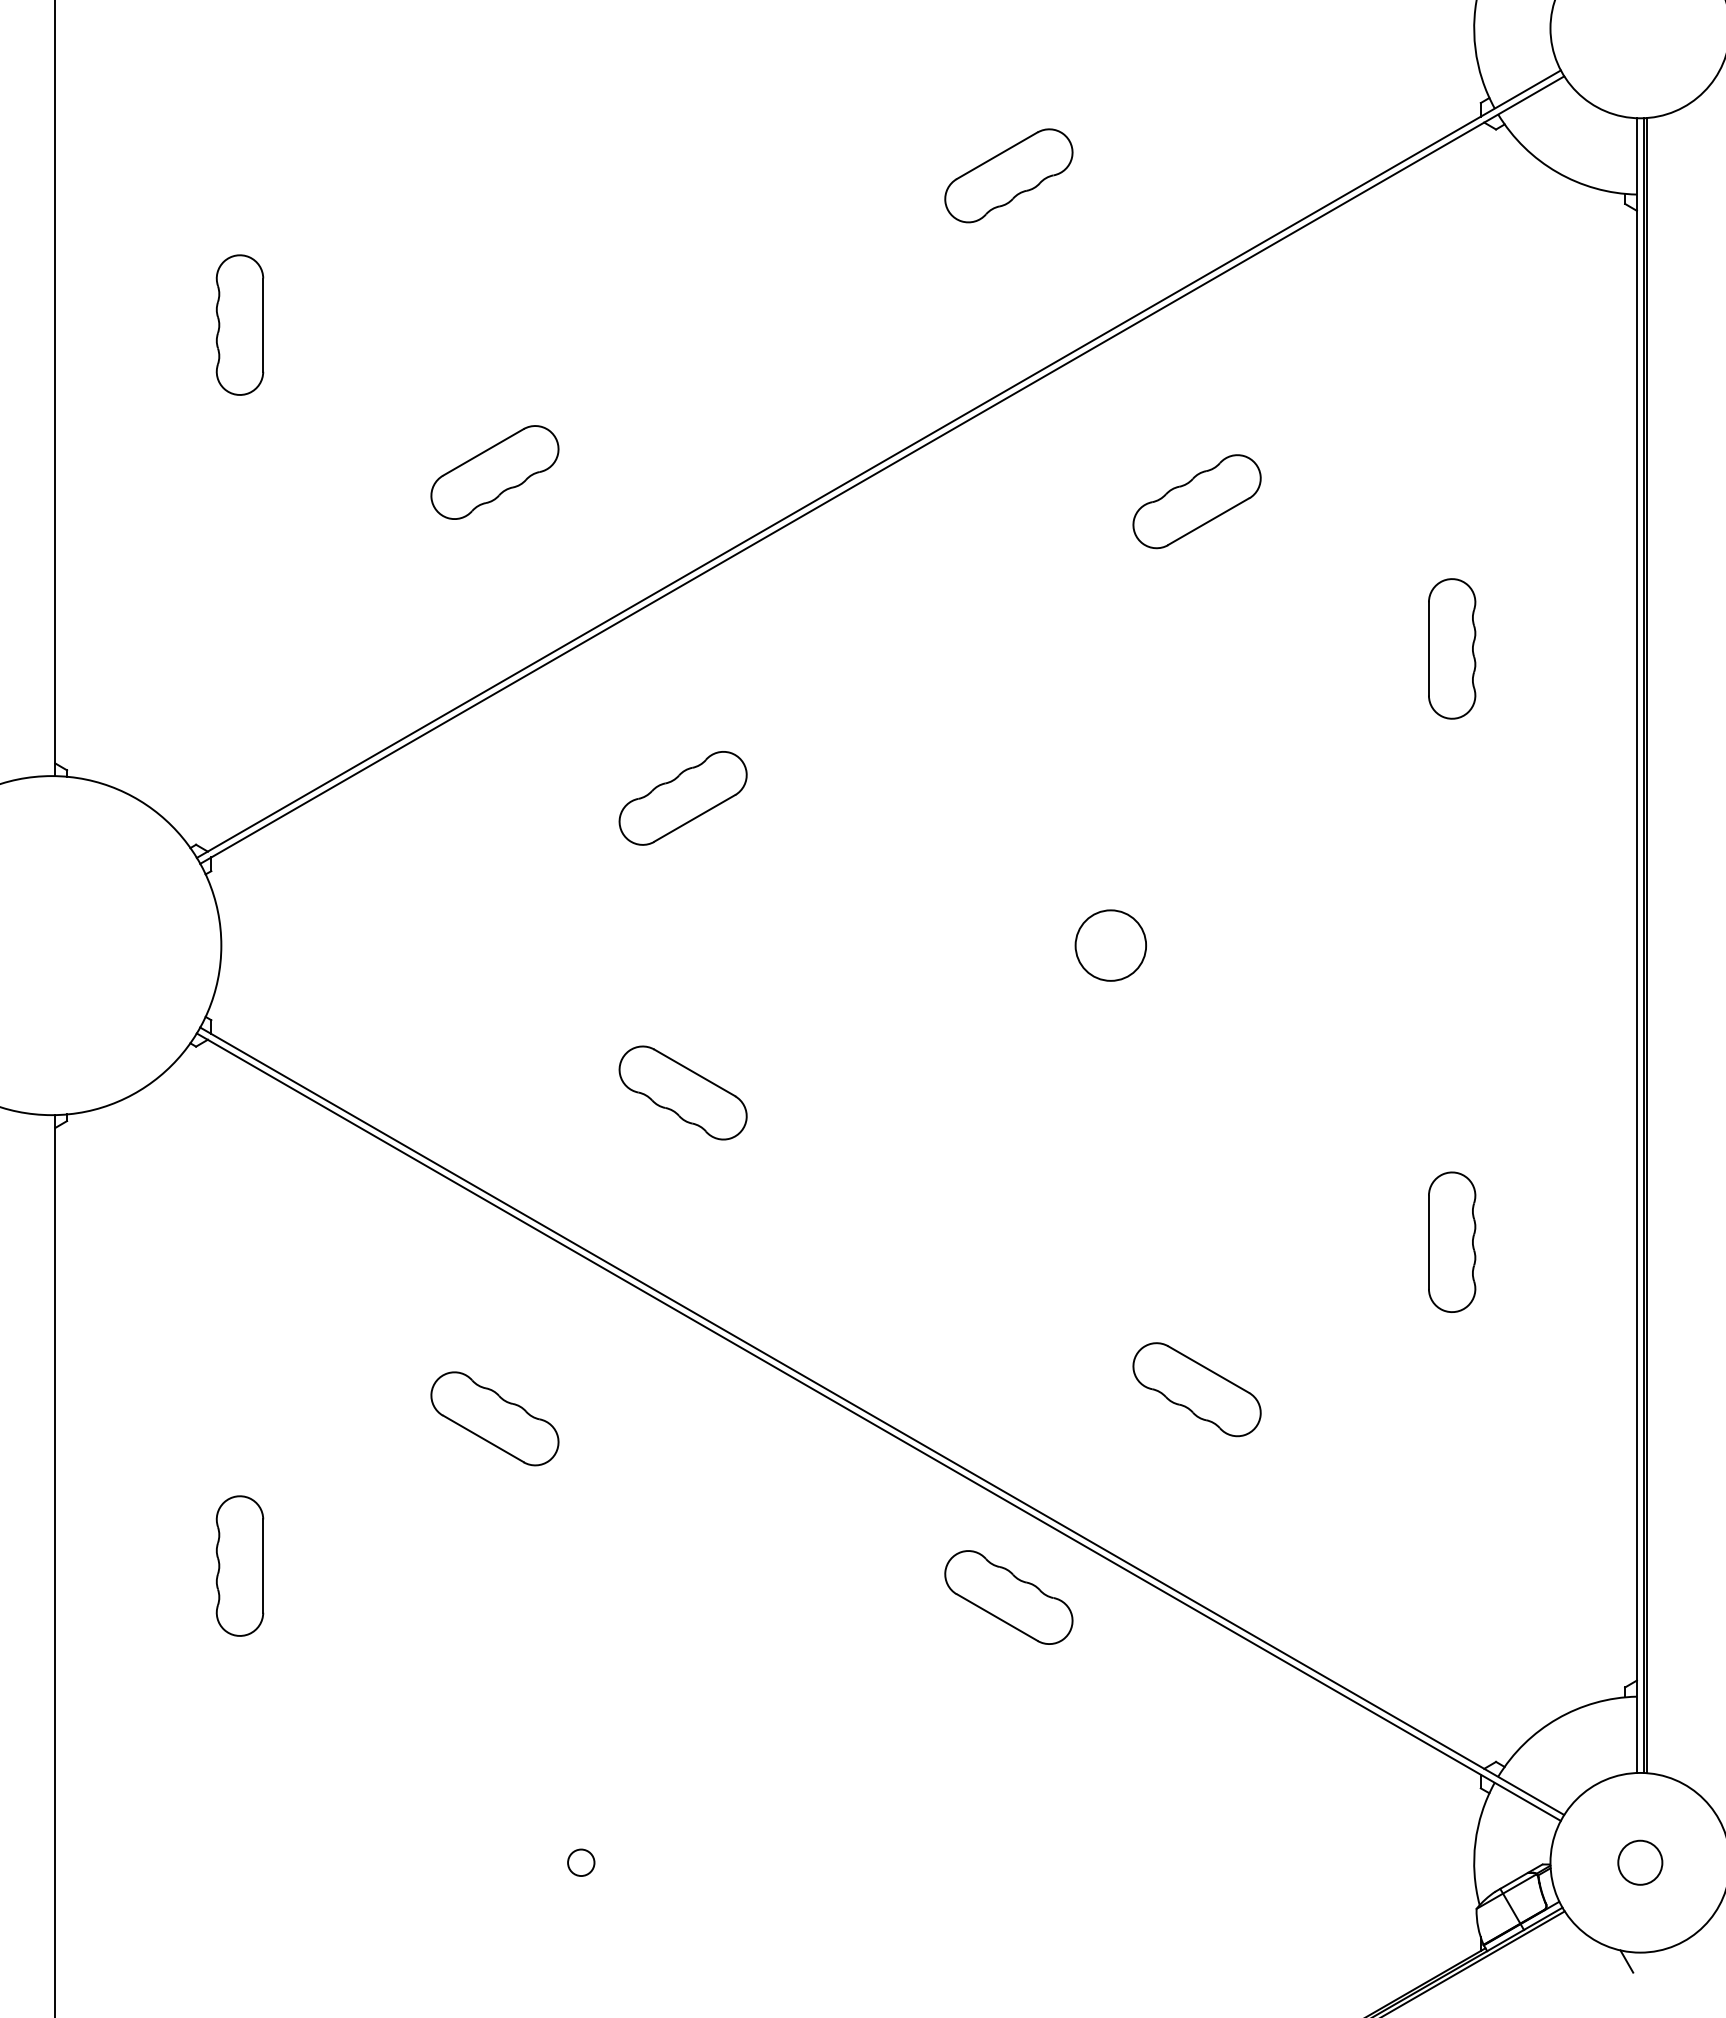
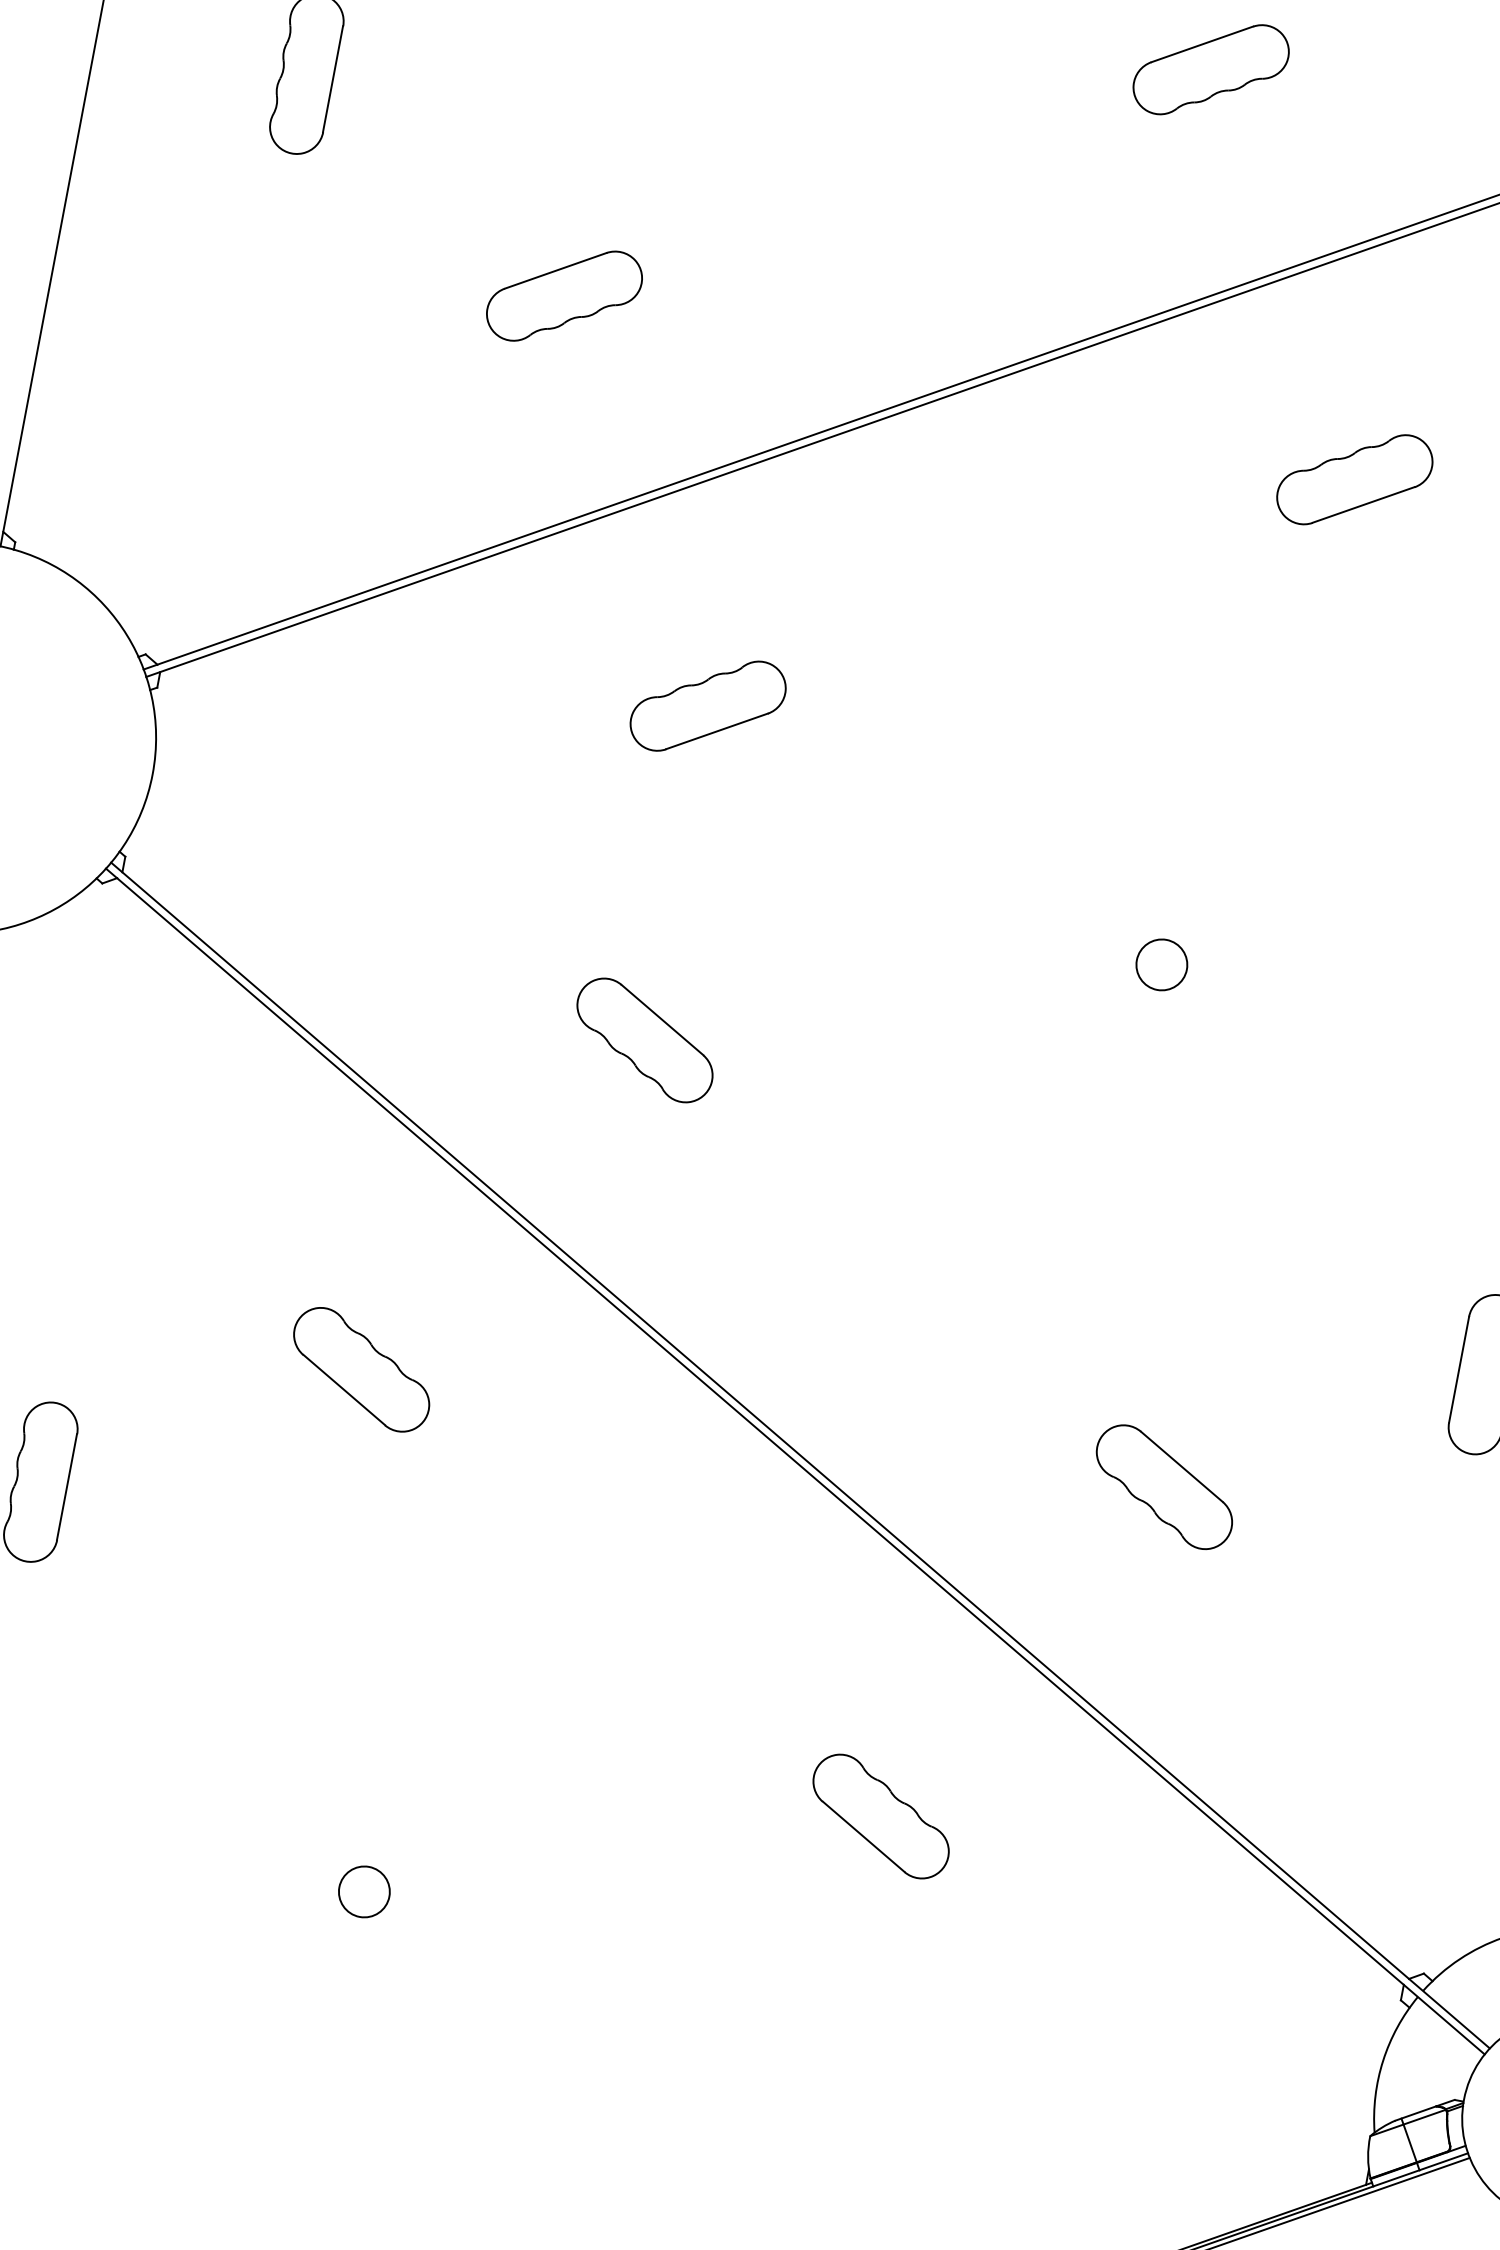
circle: (1110, 945) -> (1161, 964), size x0.62
part: (1008, 1597) -> (880, 1816), moved
circle: (581, 1862) -> (364, 1891), size x1.67

